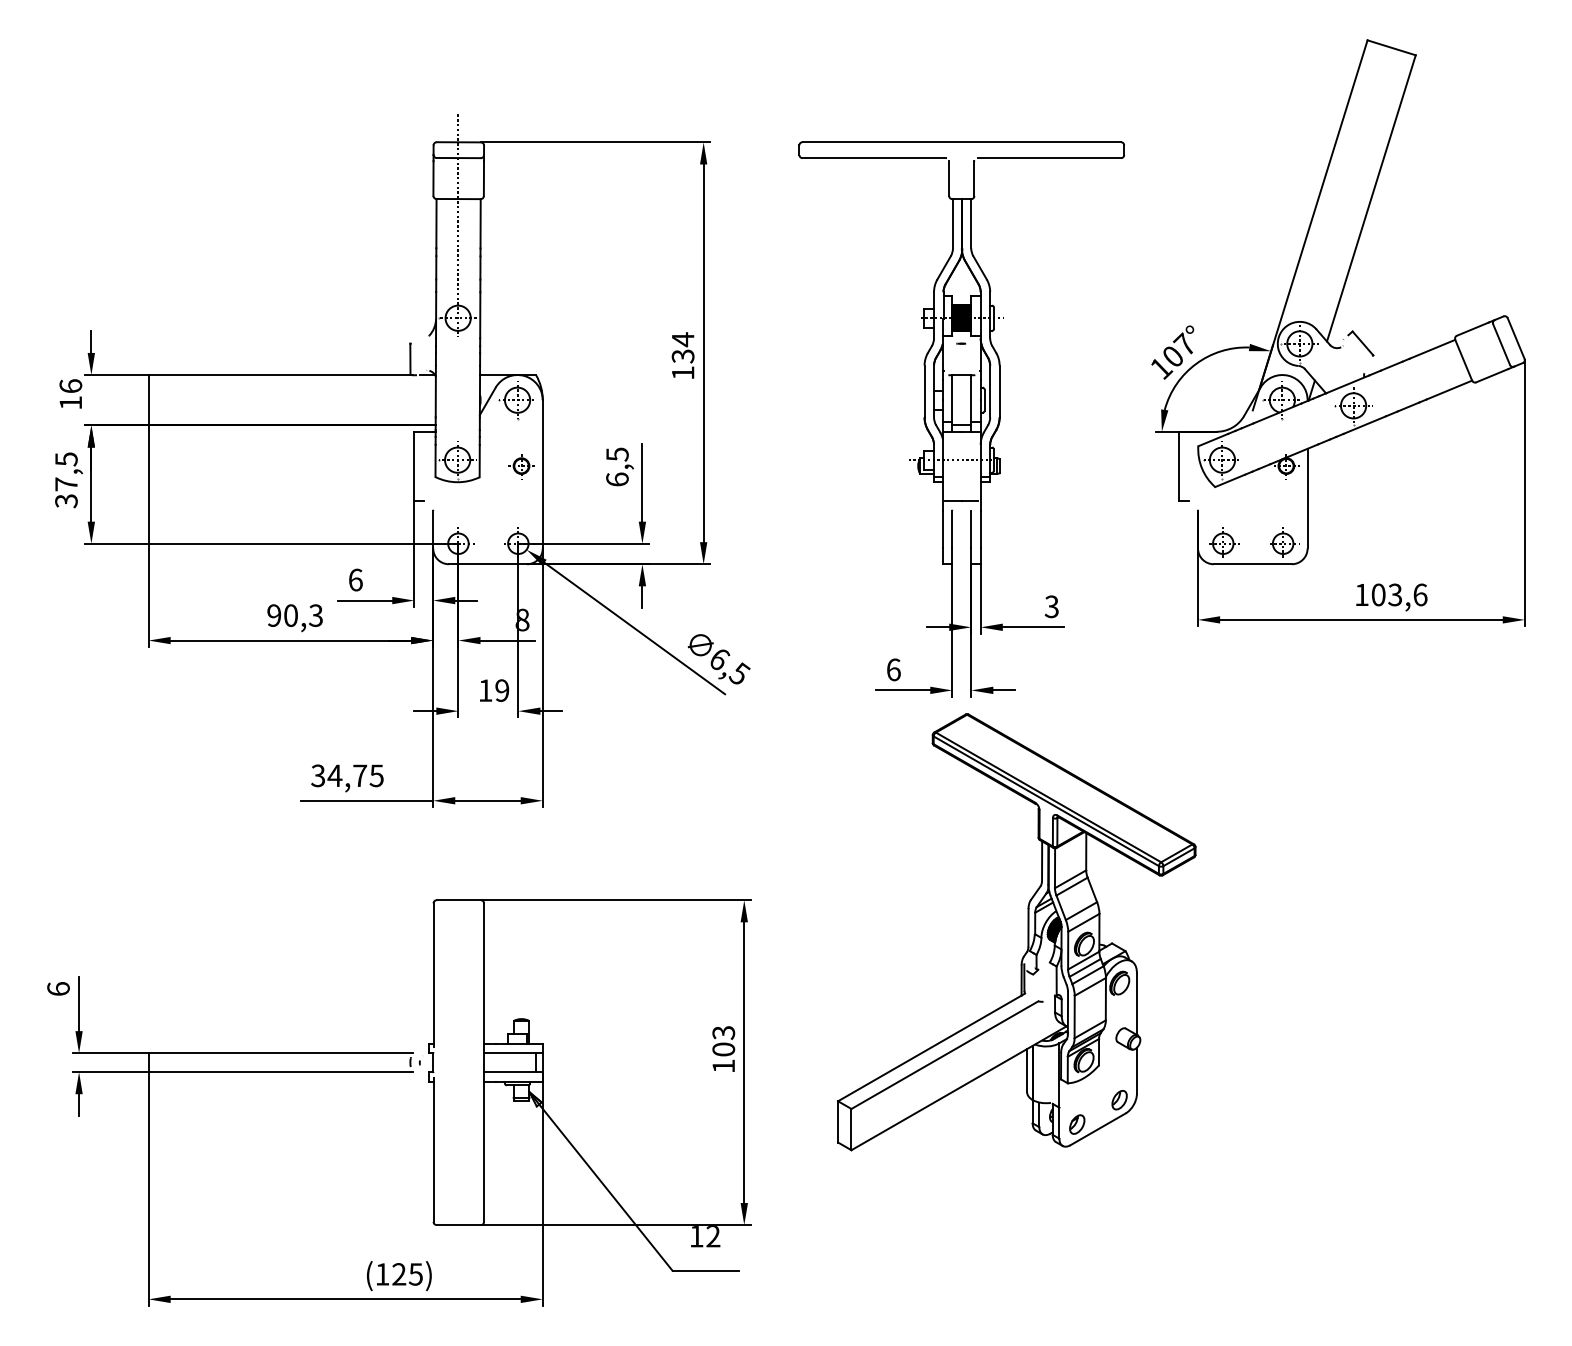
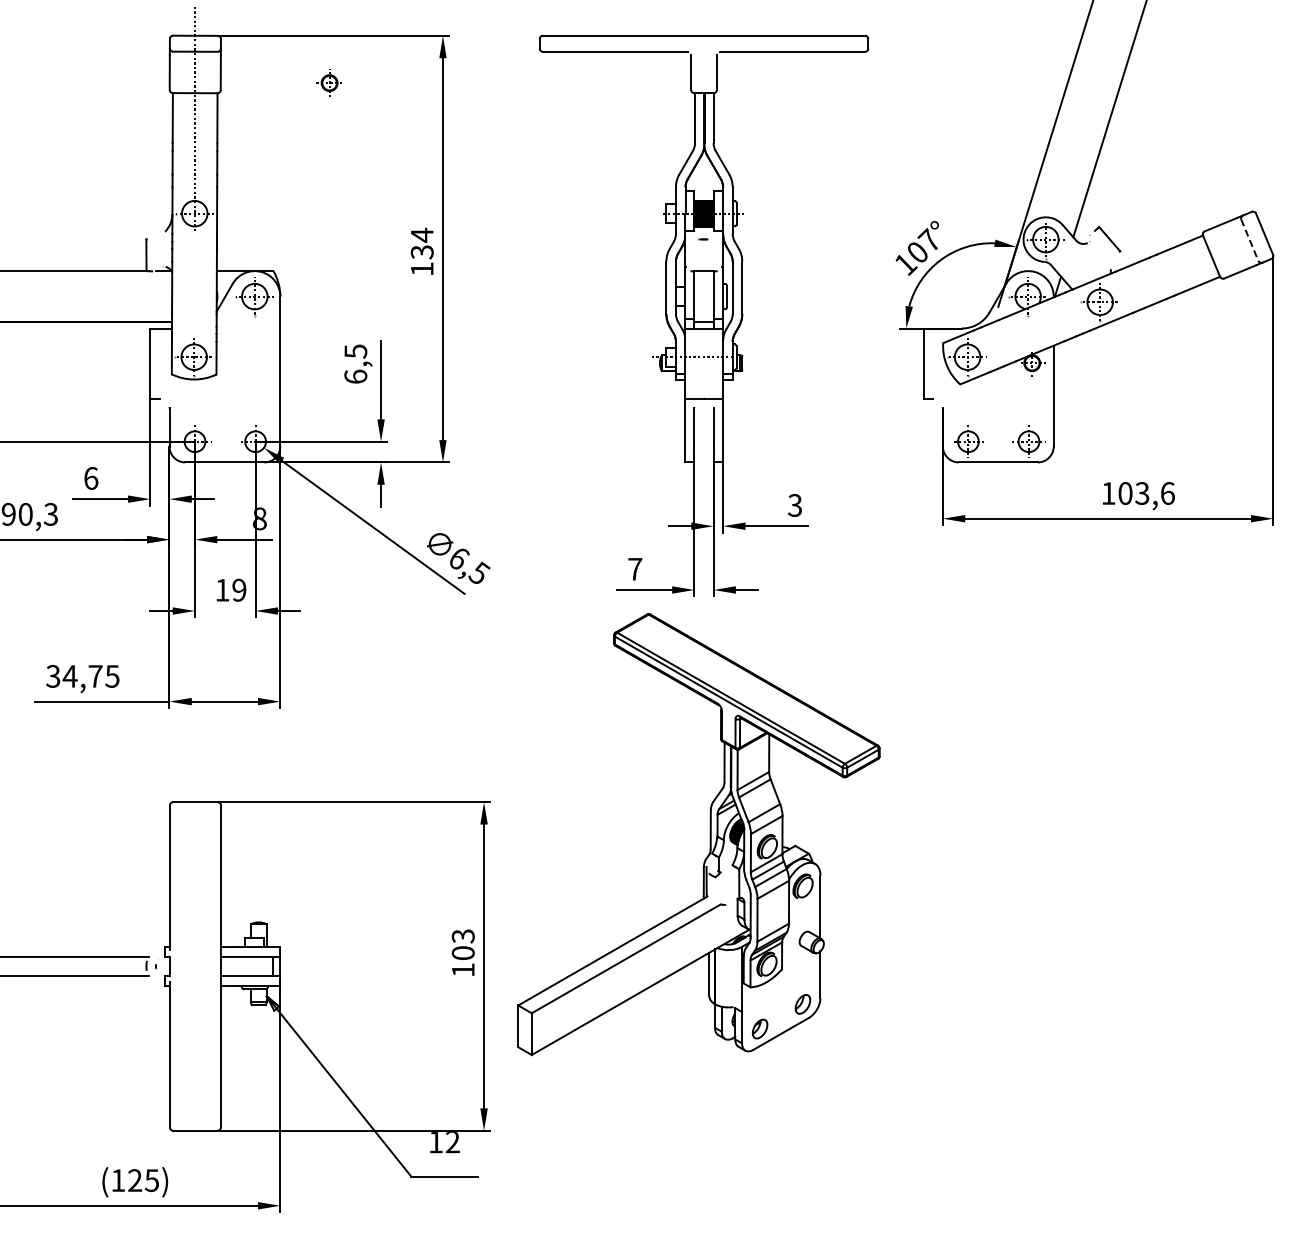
line: (1501, 345) -> (1249, 241), solid -> dashed
part: (521, 466) -> (329, 83), moved
text: (893, 669) -> (634, 568), 6 -> 7
part: (1027, 932) -> (709, 834), moved

